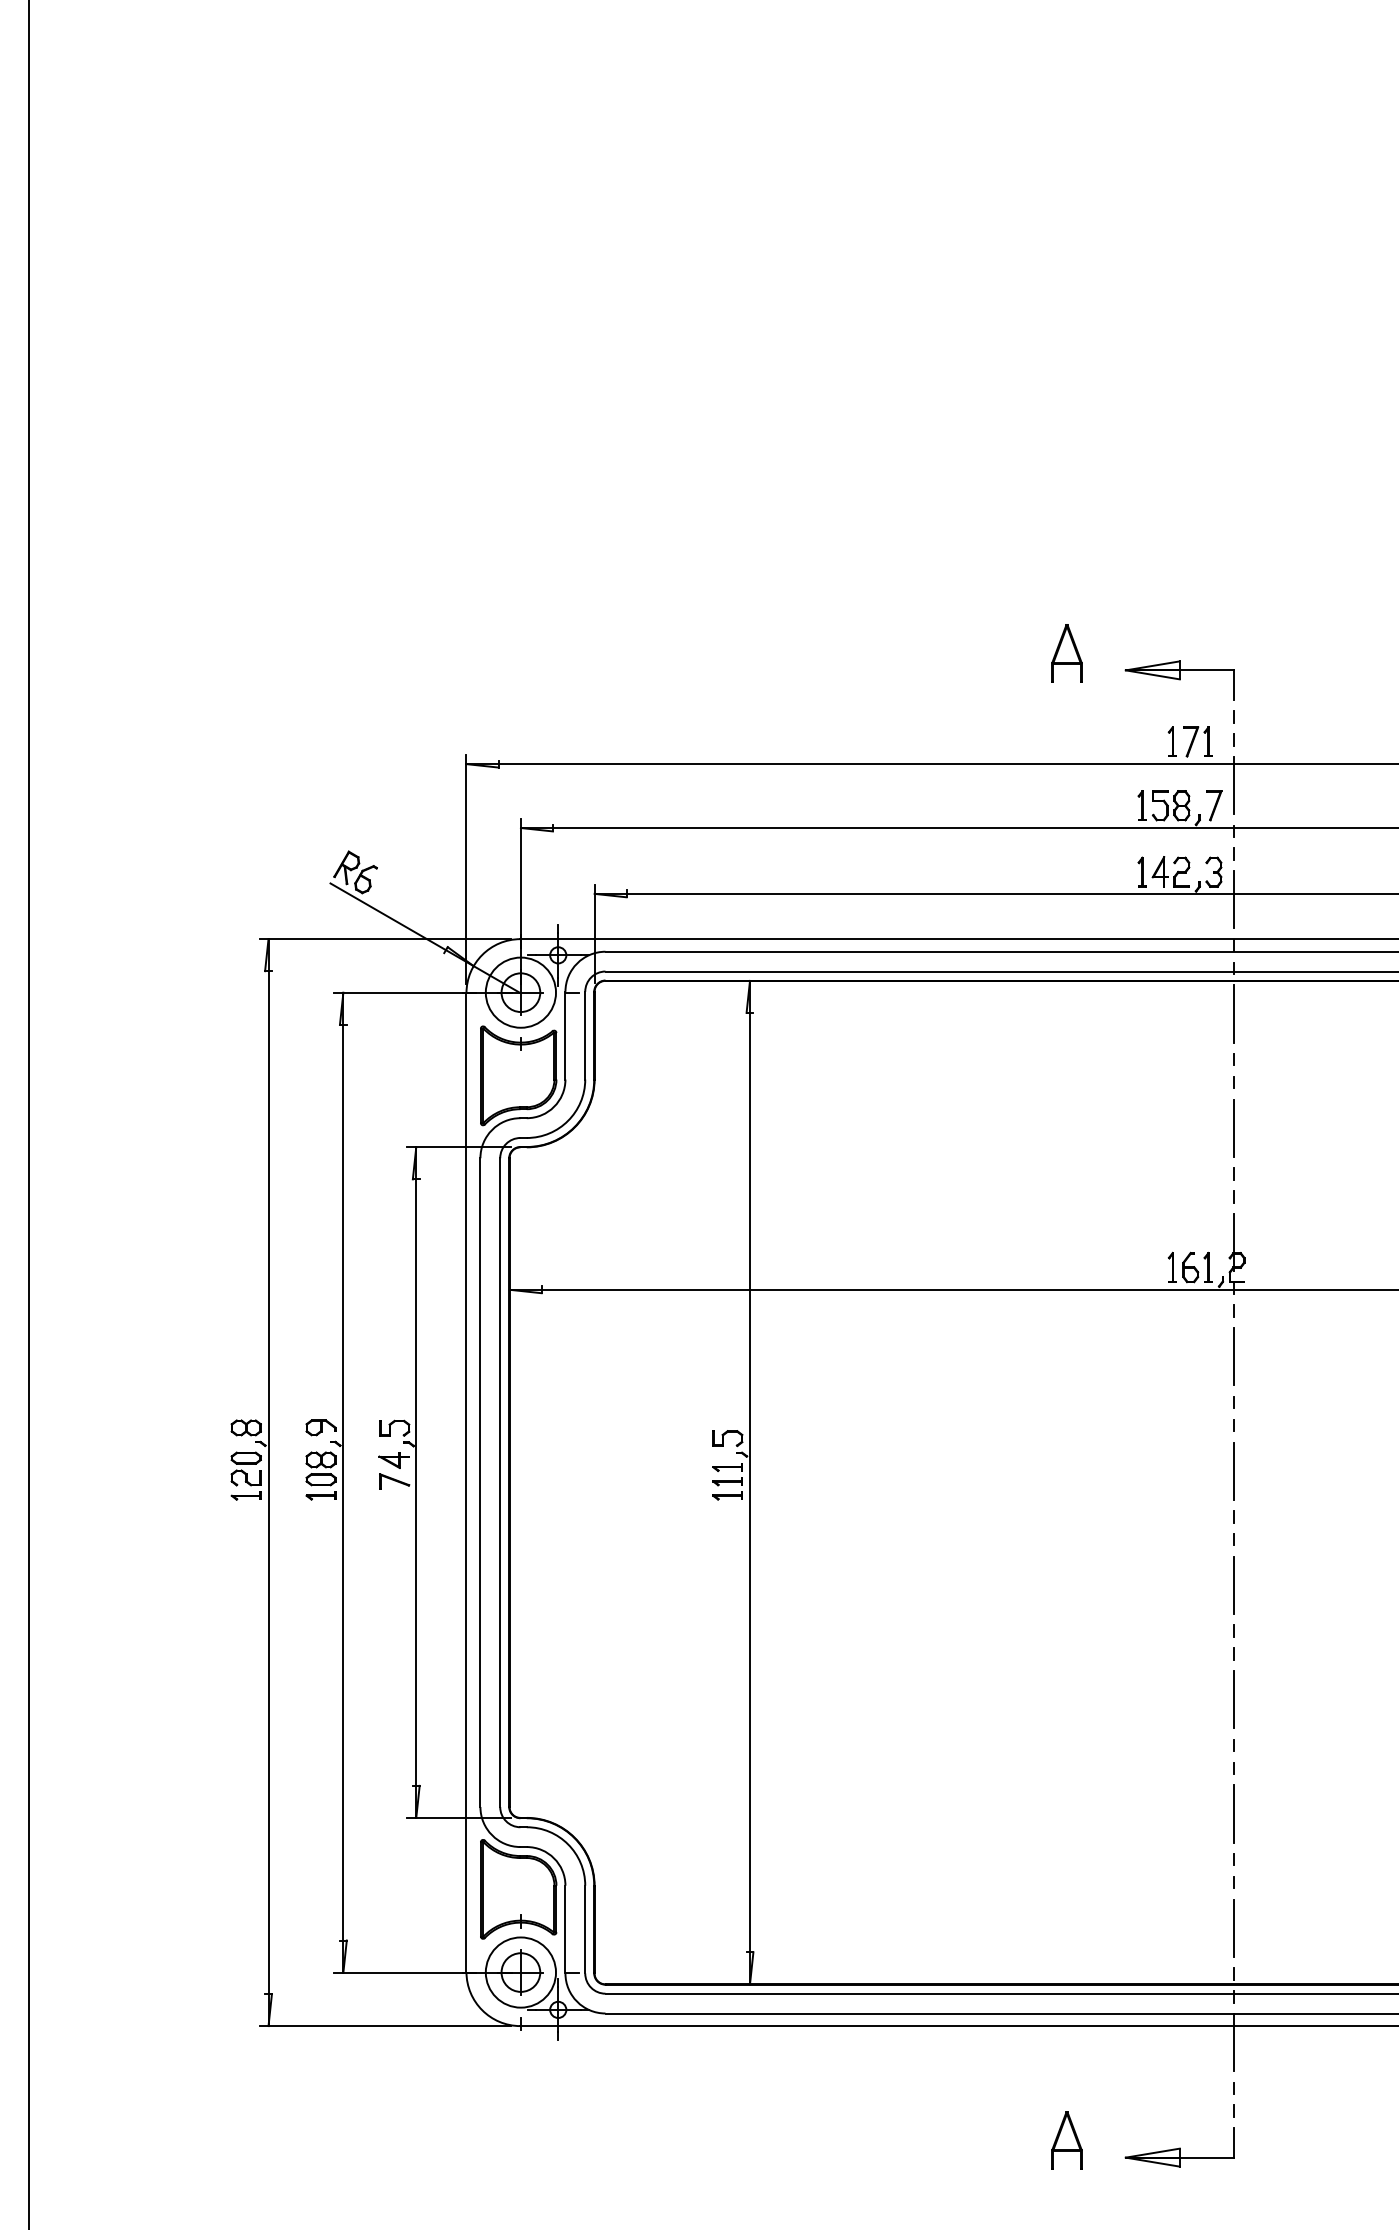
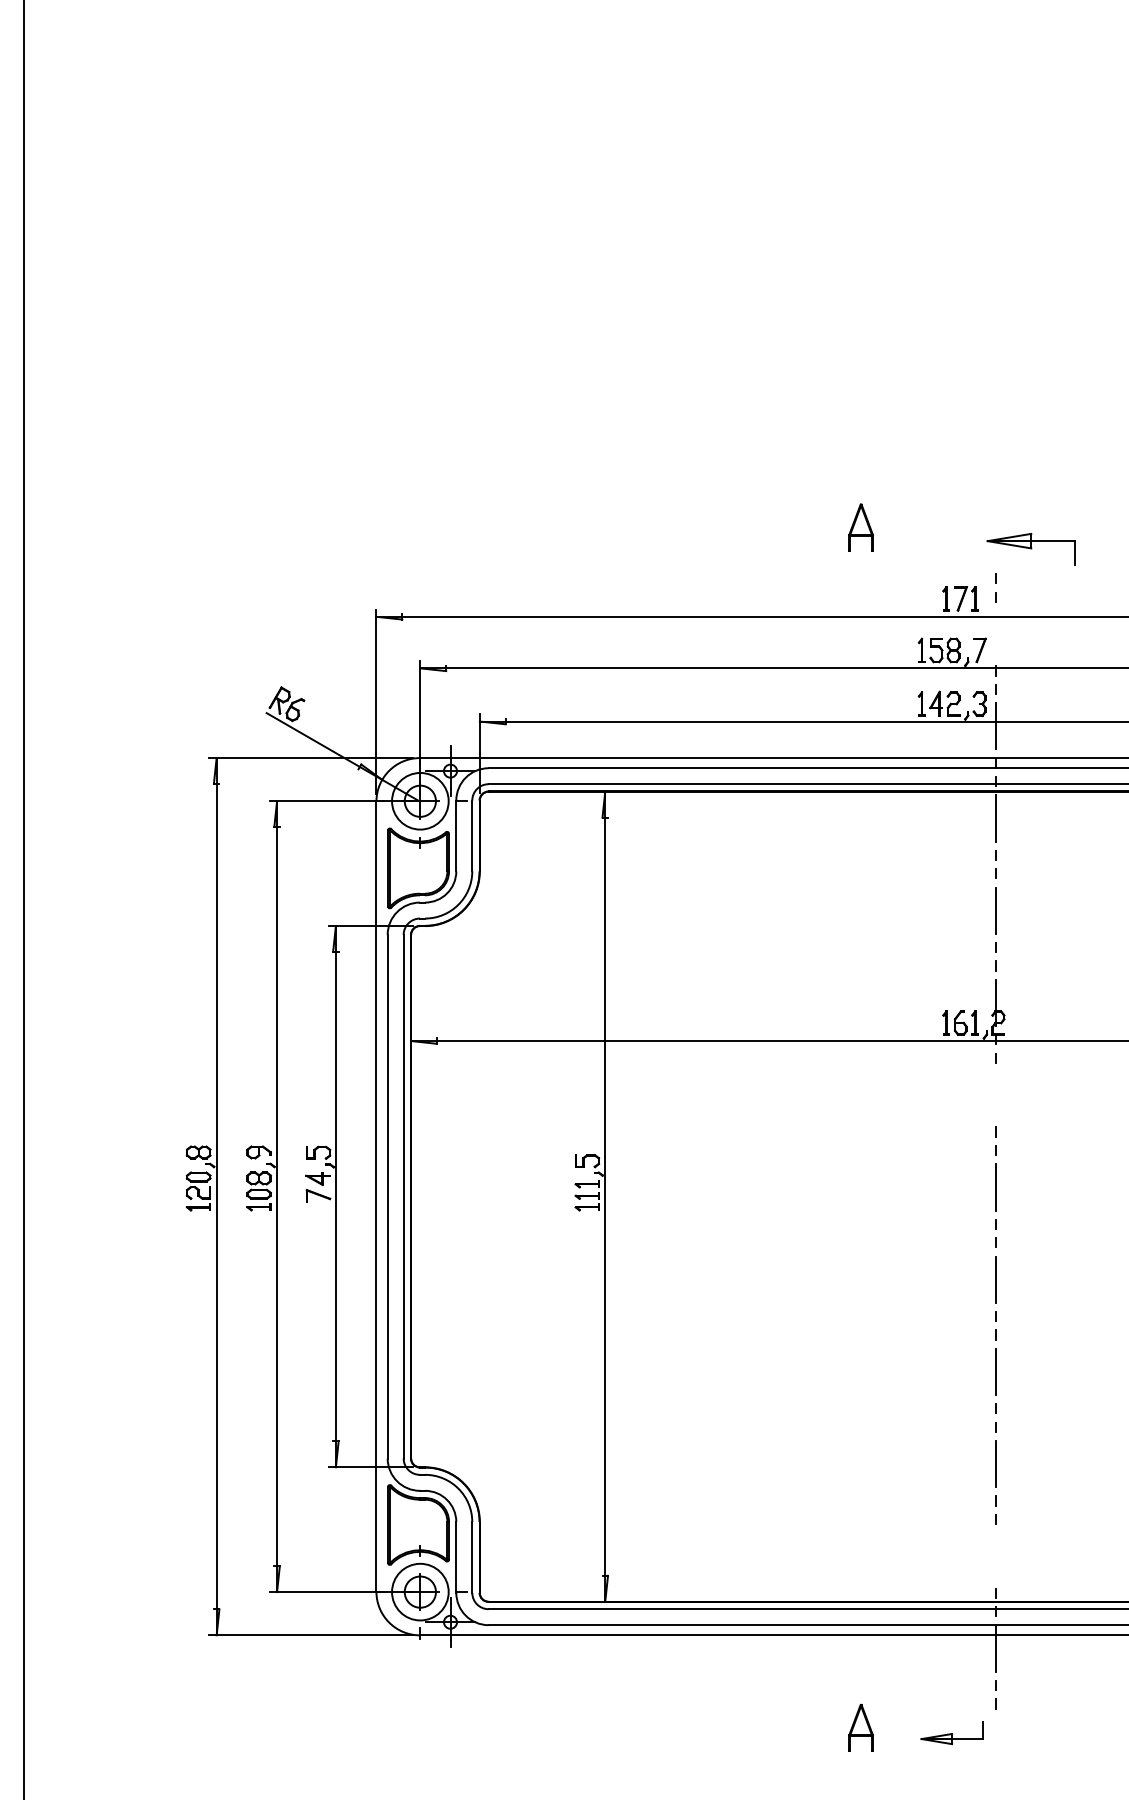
part: (1179, 680) -> (1031, 549), moved
line: (1233, 785) -> (995, 634), removed
line: (1233, 1356) -> (995, 1094), removed
line: (1233, 1927) -> (995, 1555), removed
part: (1179, 2147) -> (951, 1733), size x0.7

